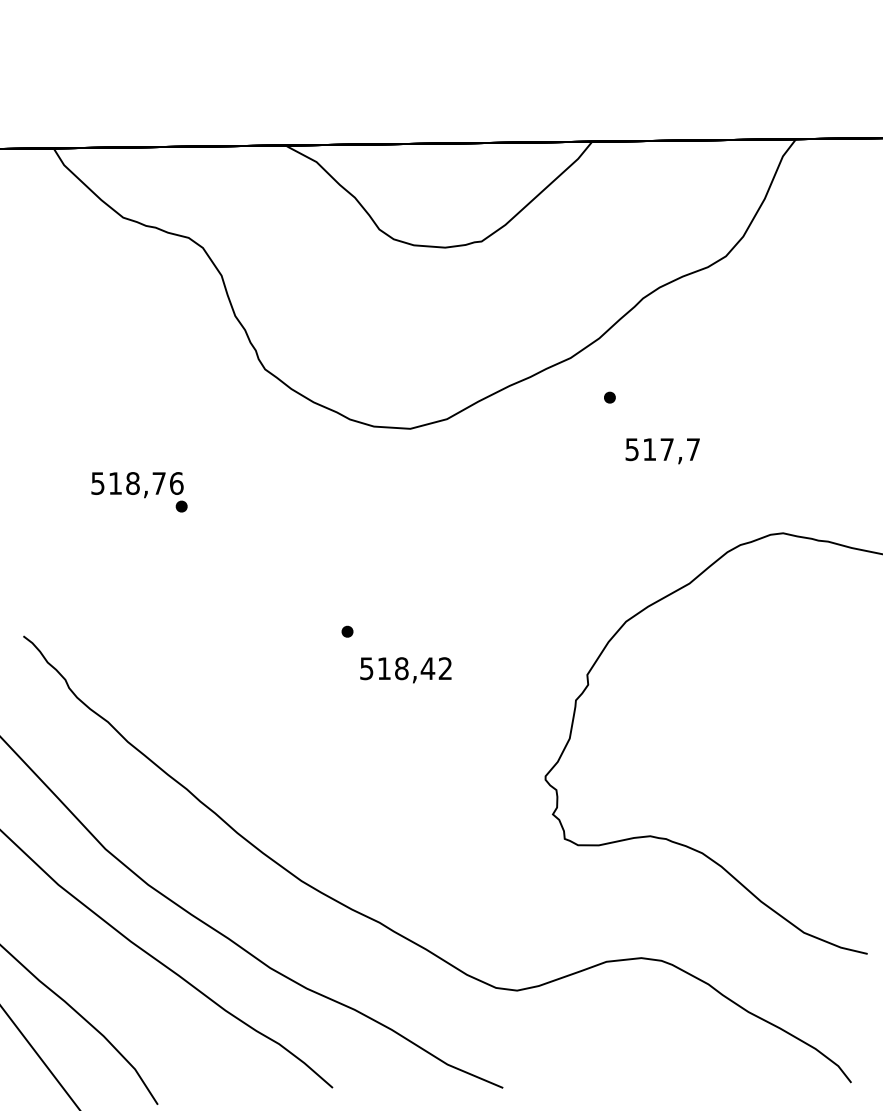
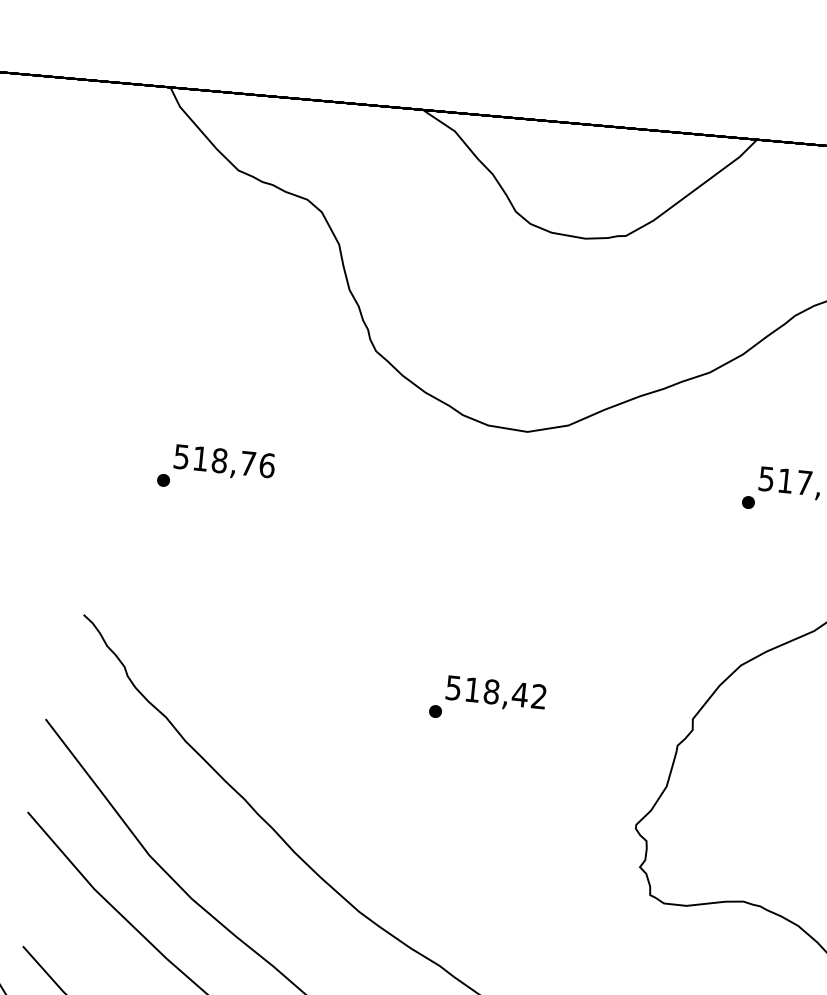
part: (609, 397) -> (748, 502), moved
part: (181, 506) -> (163, 480), moved
part: (347, 631) -> (435, 711), moved

